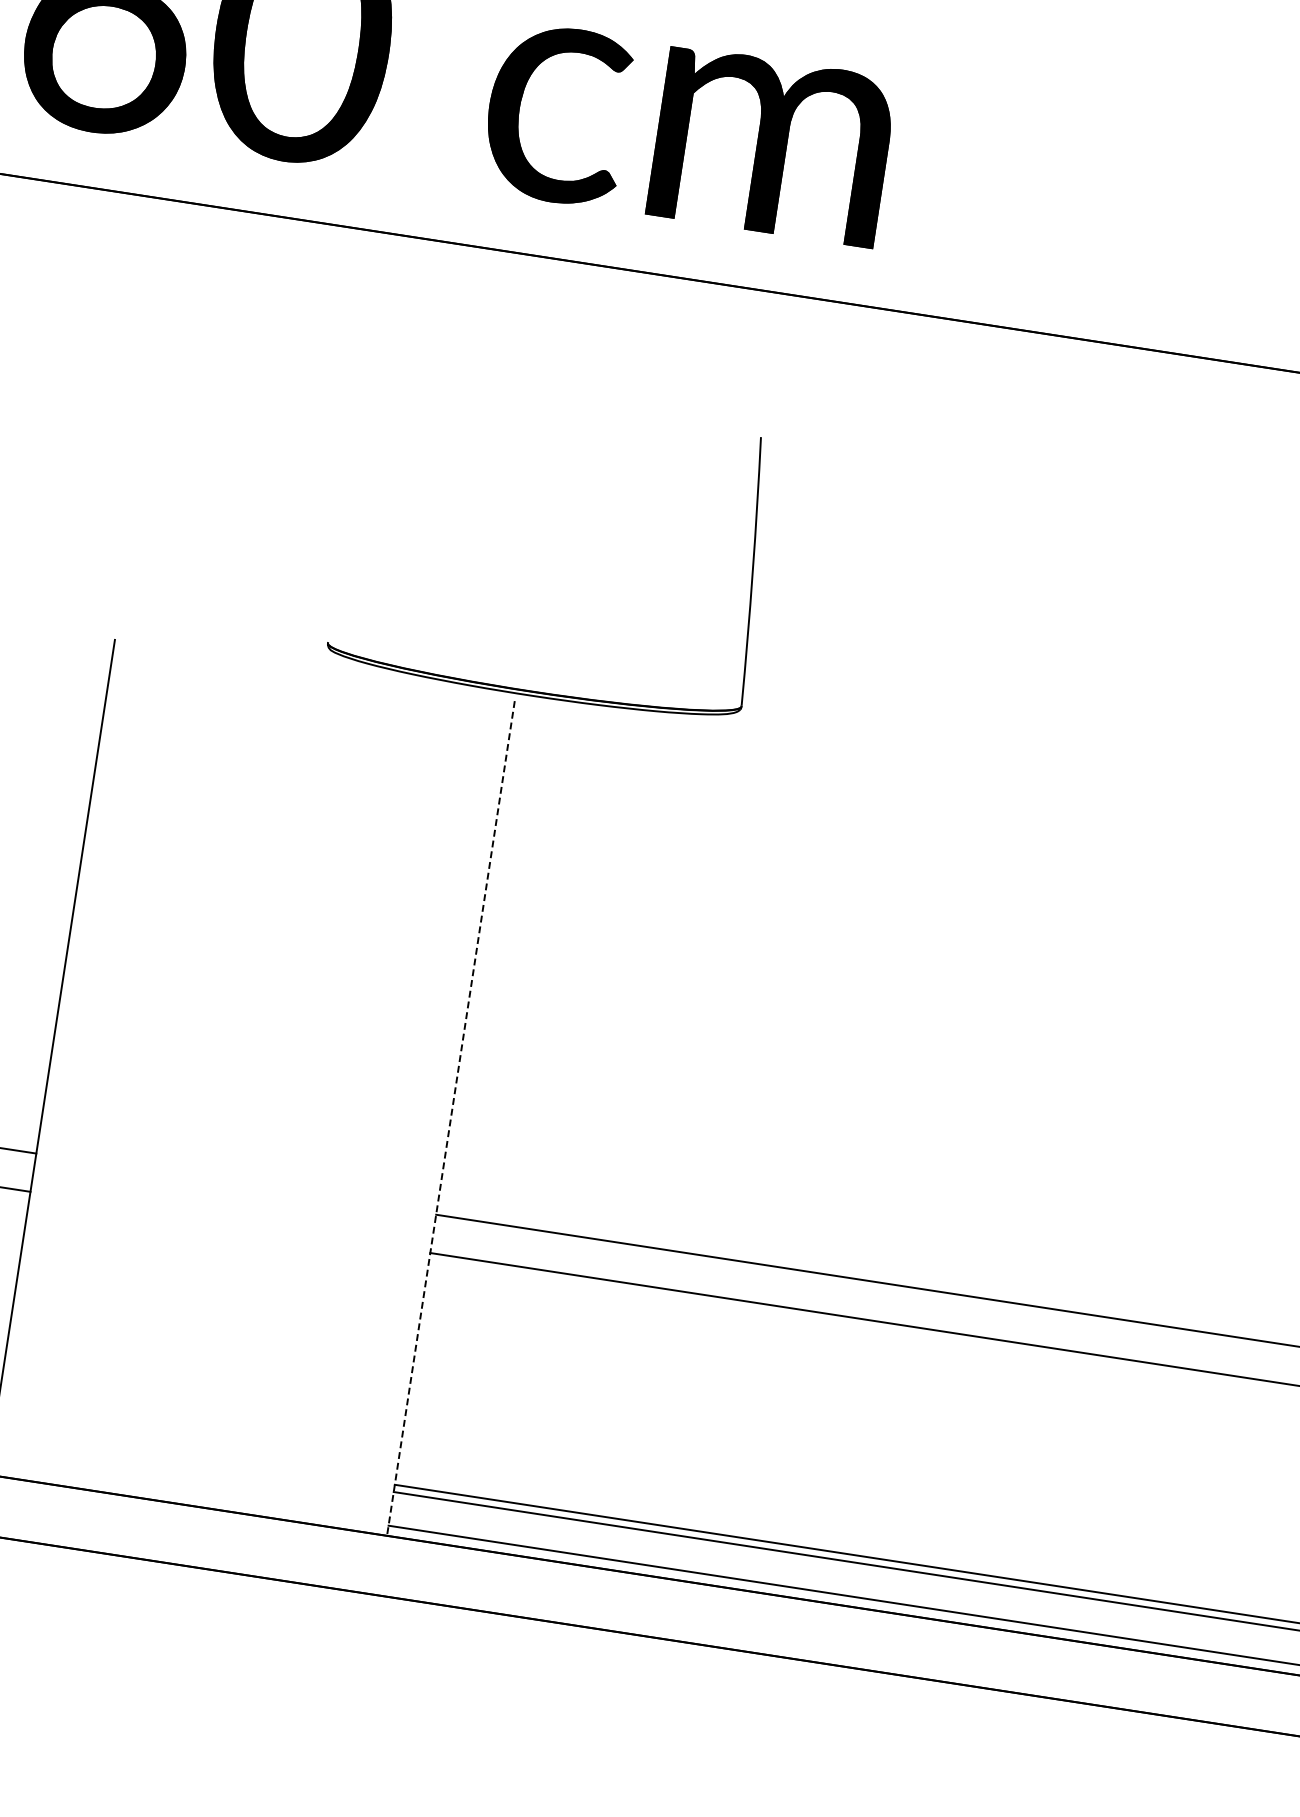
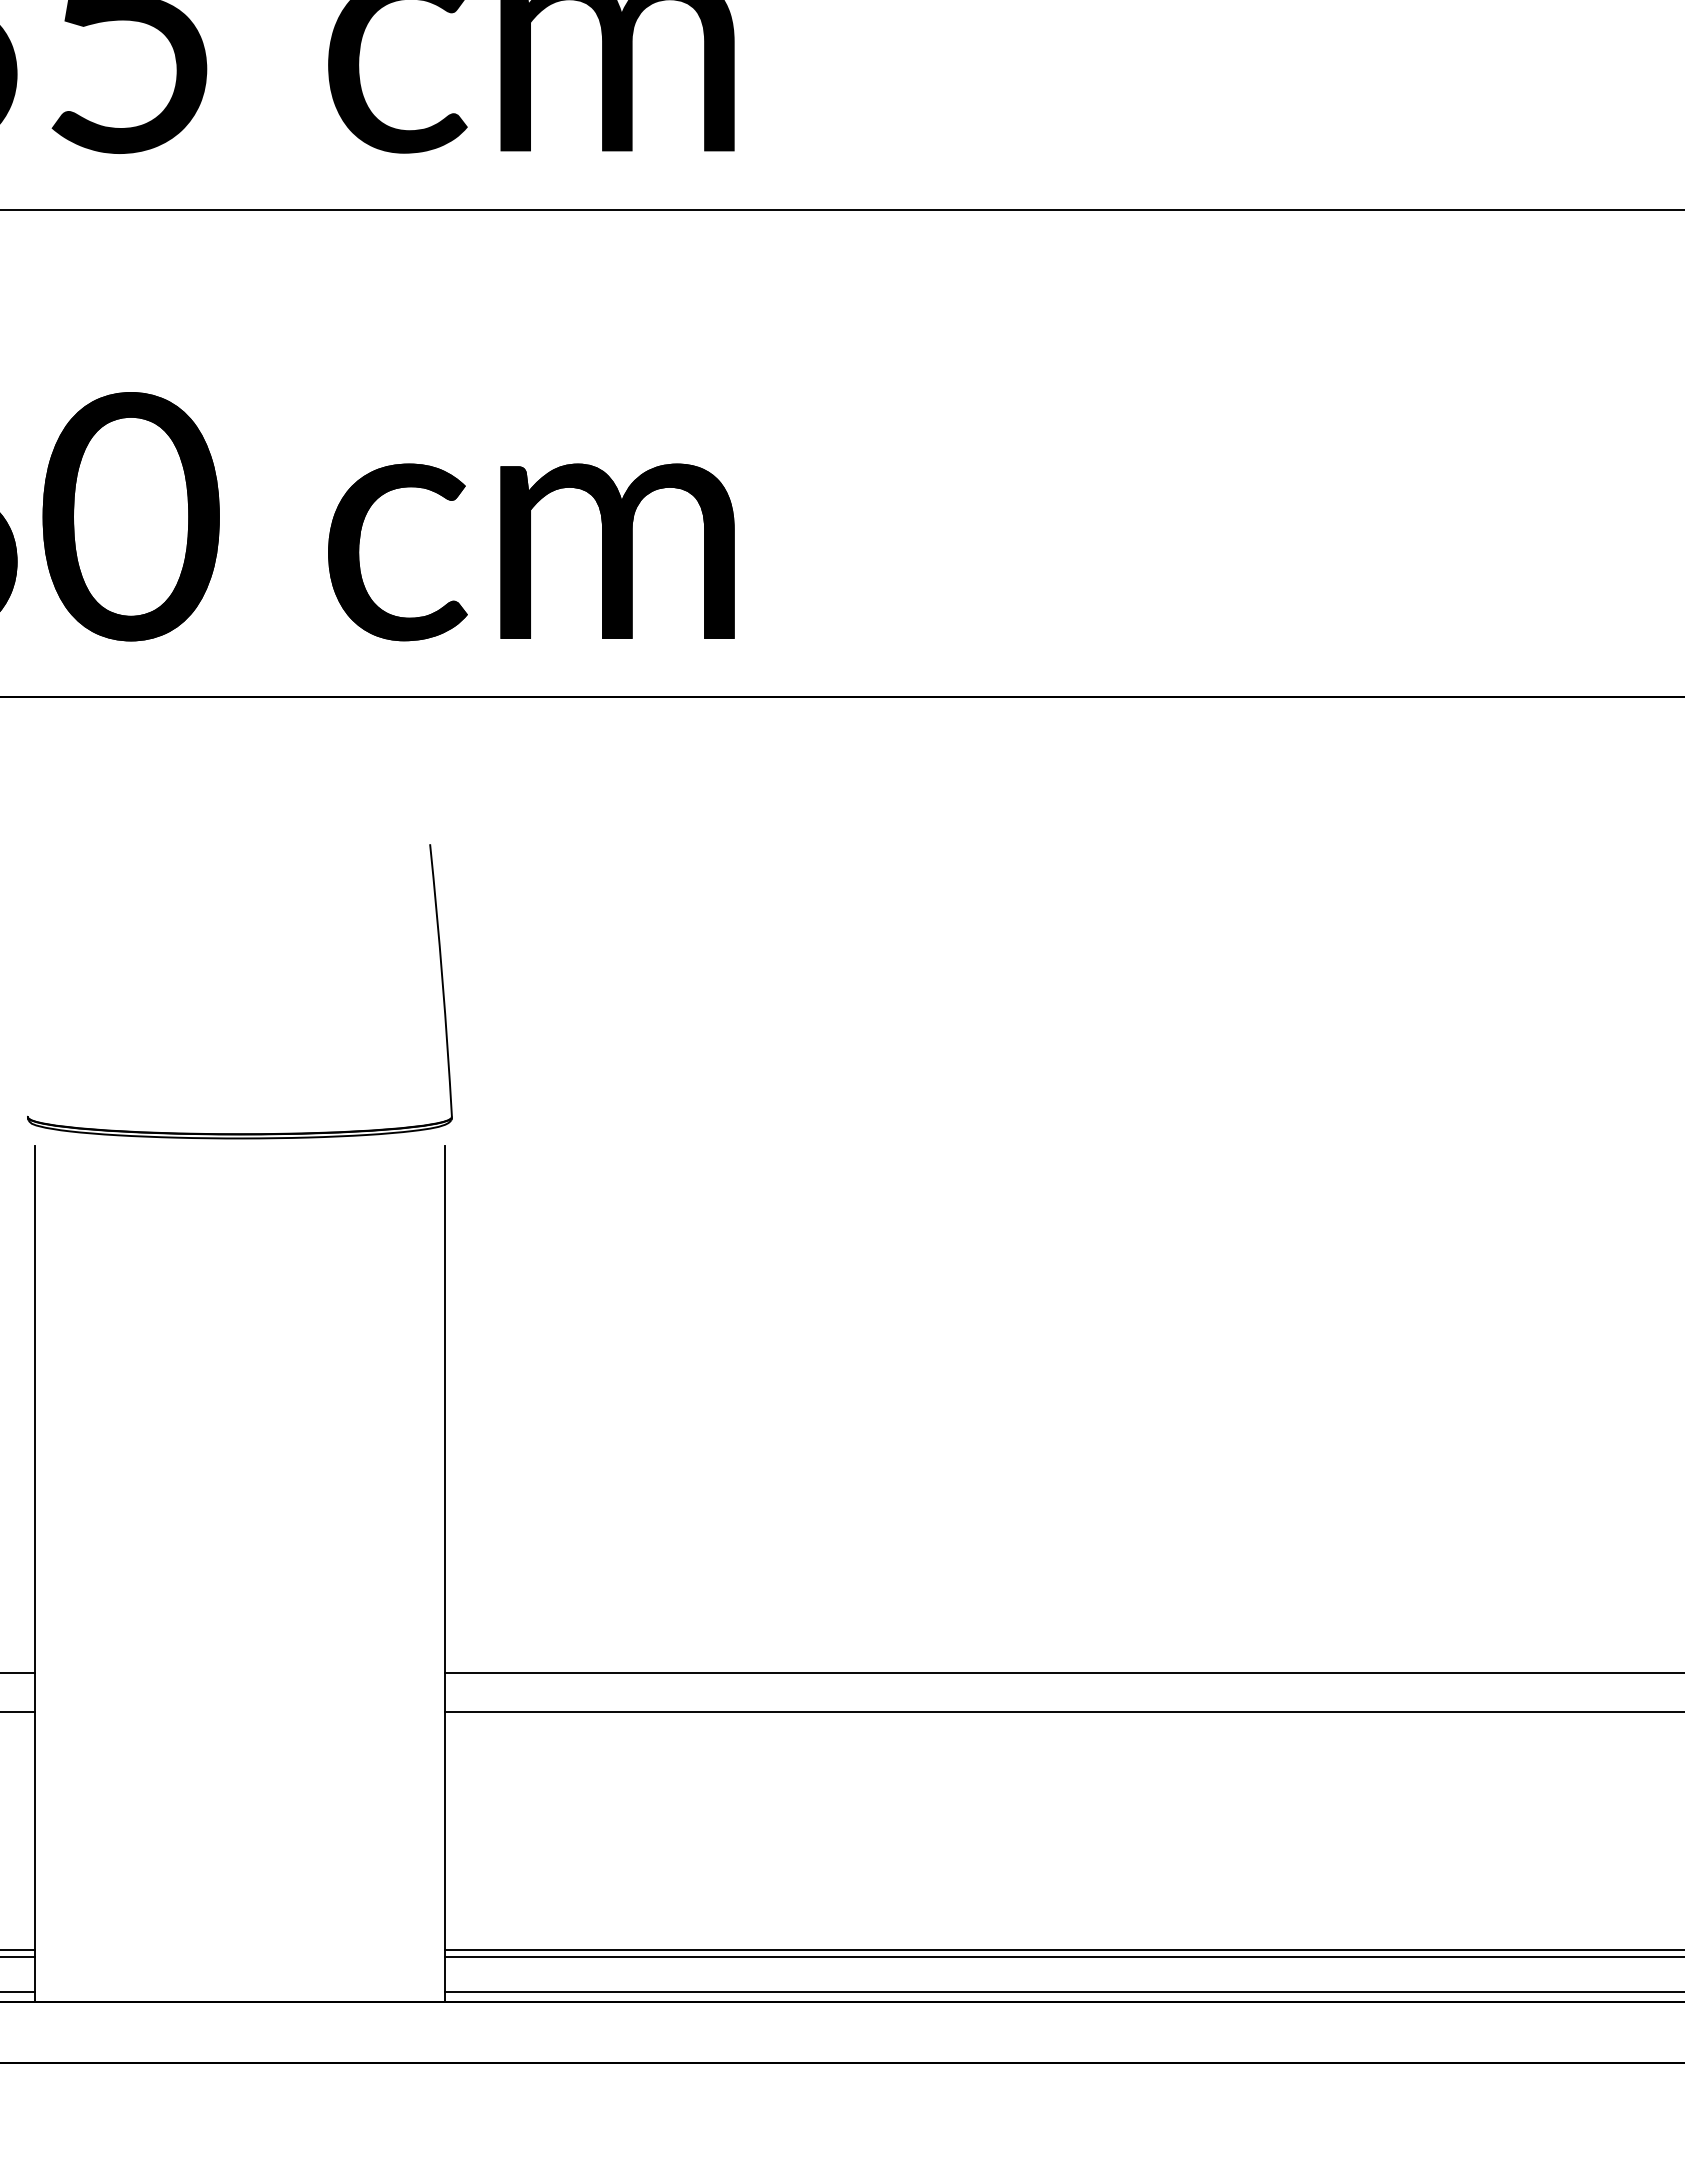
part: (531, 690) -> (239, 1133), moved
line: (450, 1118) -> (444, 1574), dashed -> solid

